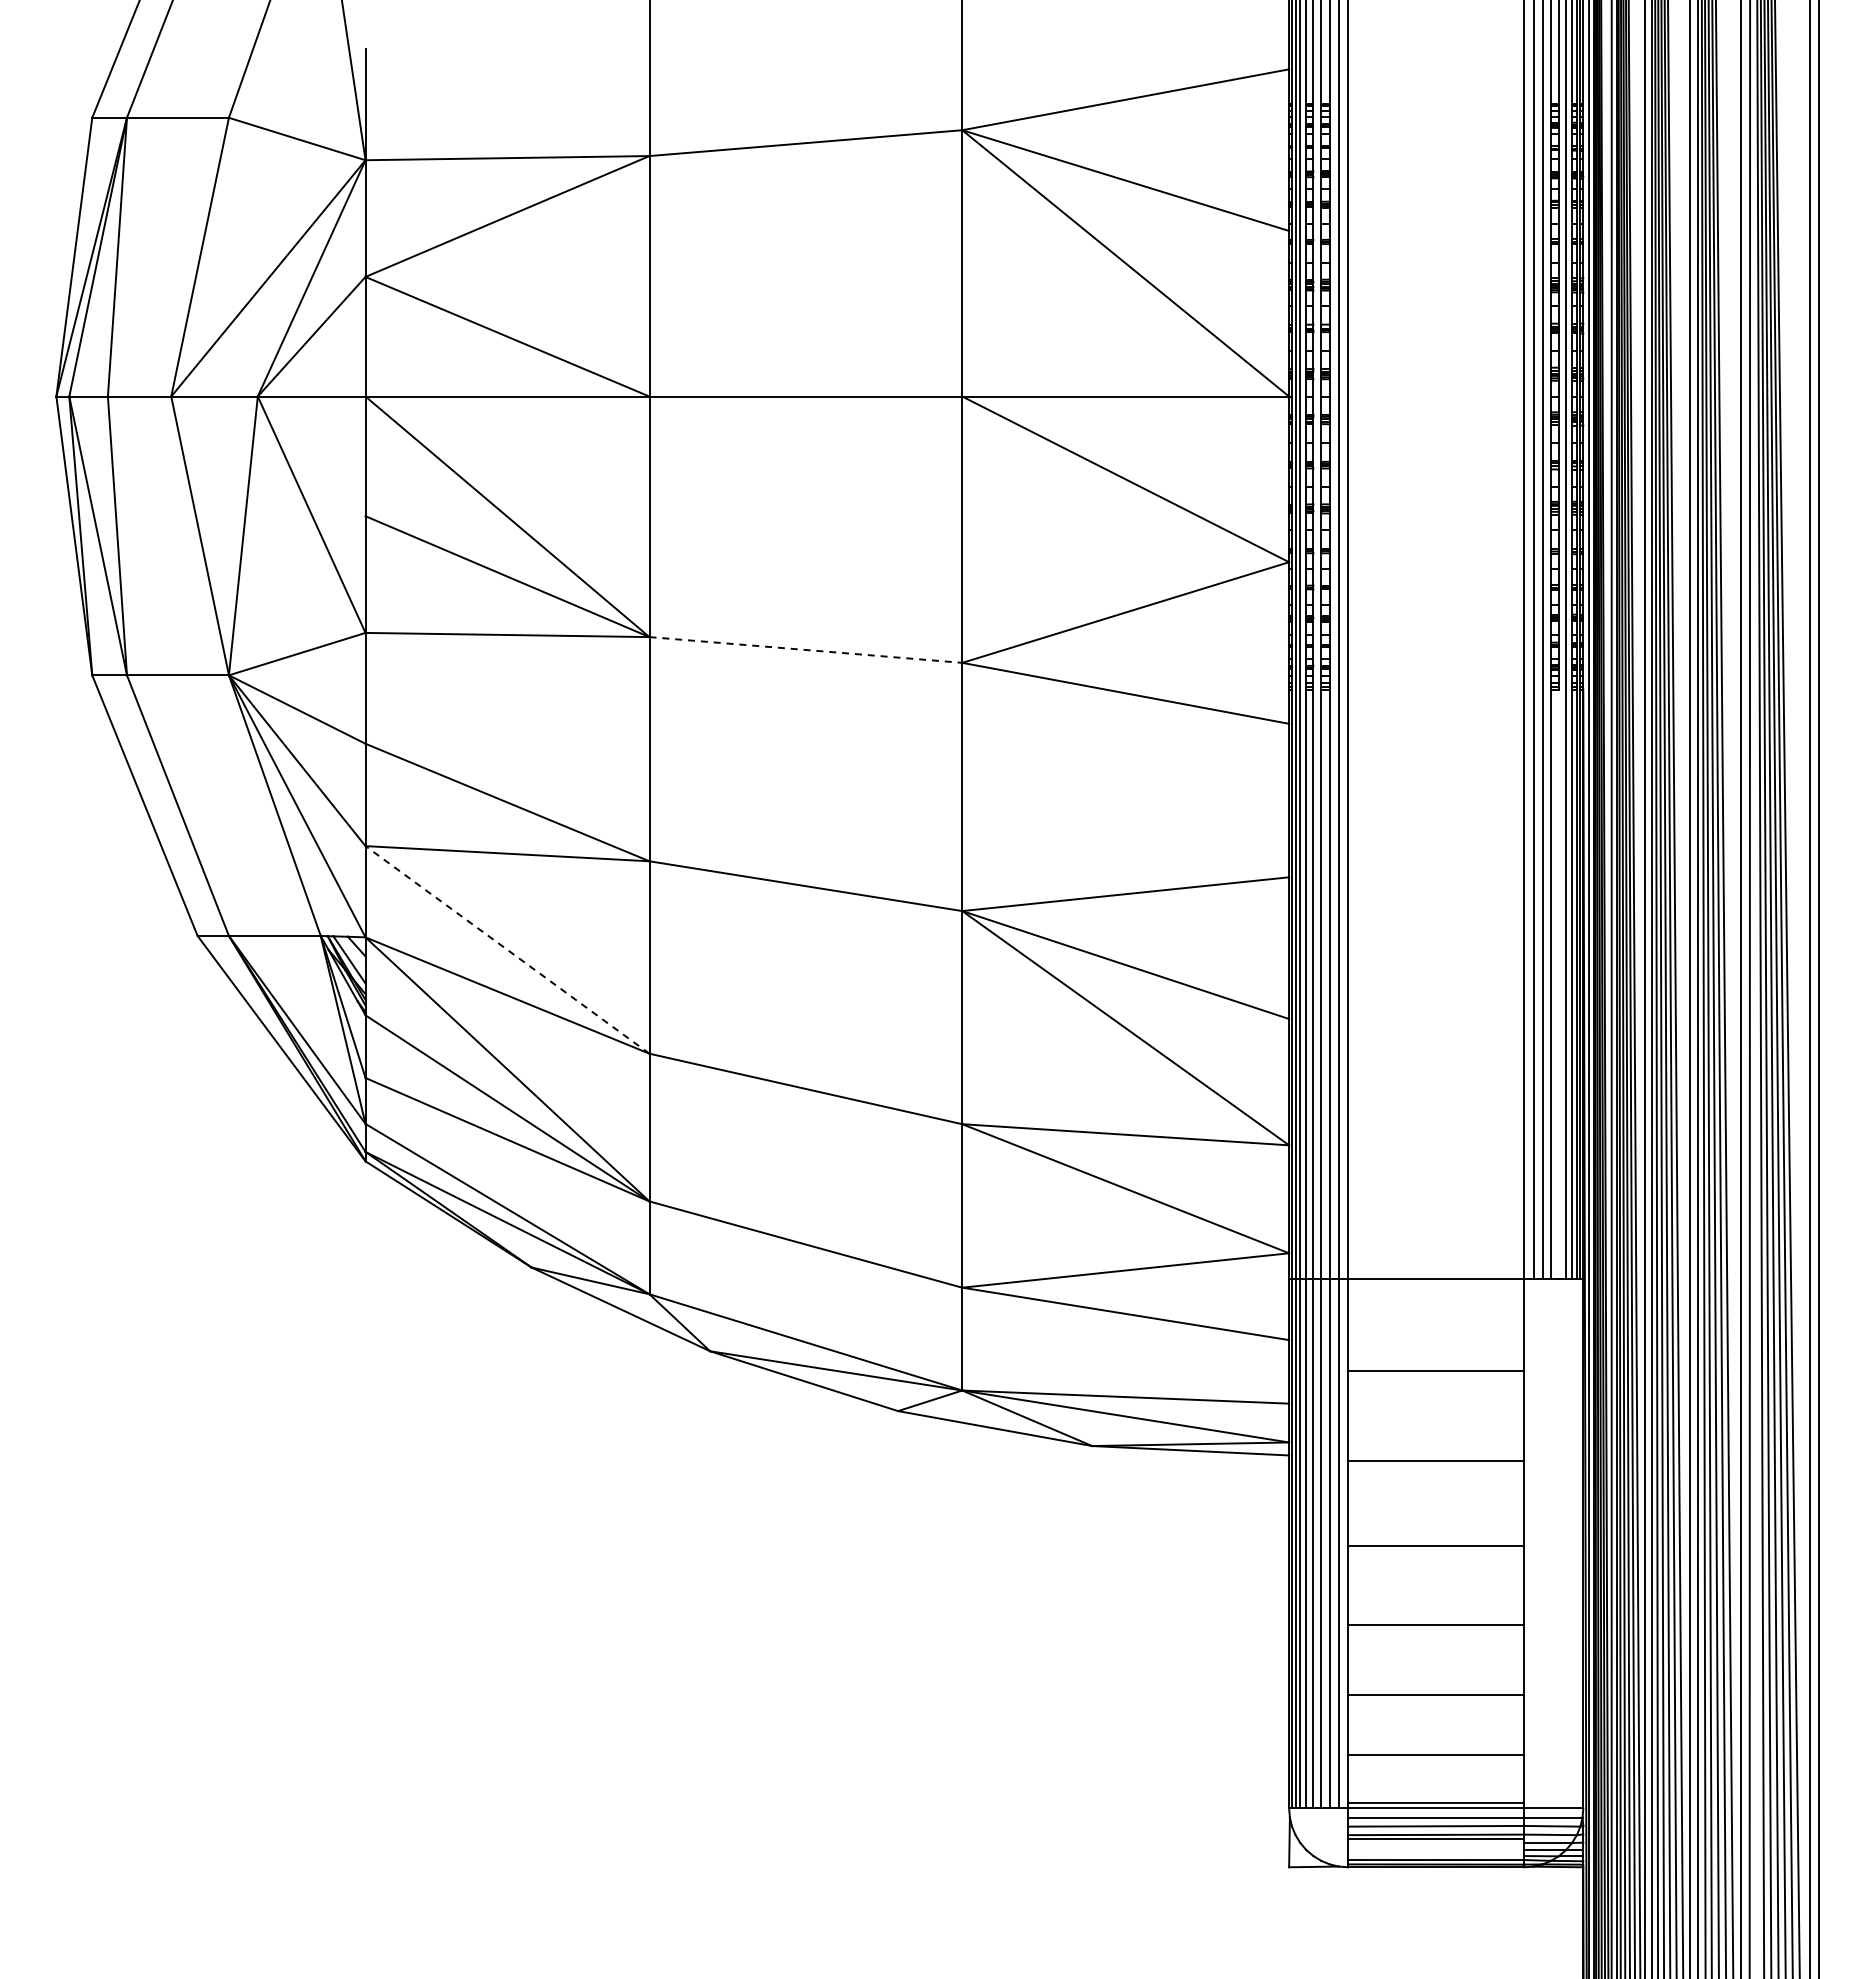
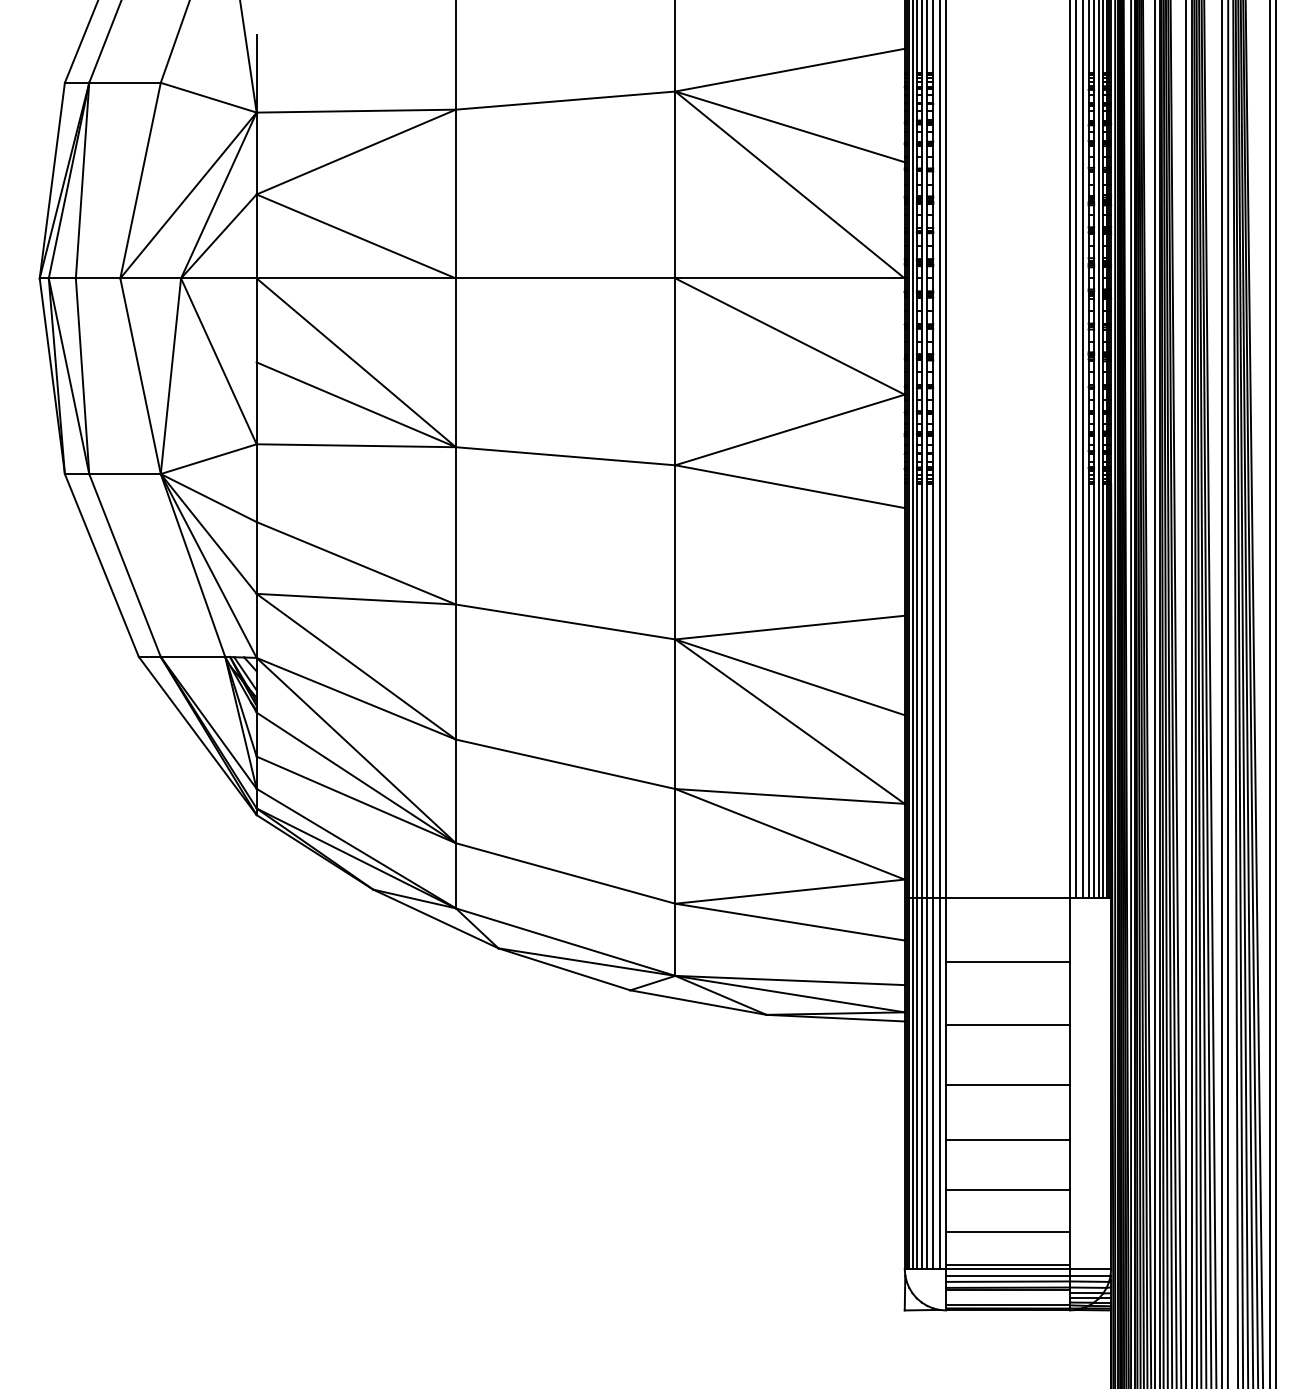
line: (805, 649) -> (565, 455), dashed -> solid
line: (507, 949) -> (356, 666), dashed -> solid
line: (1559, 983) -> (1094, 690), added

